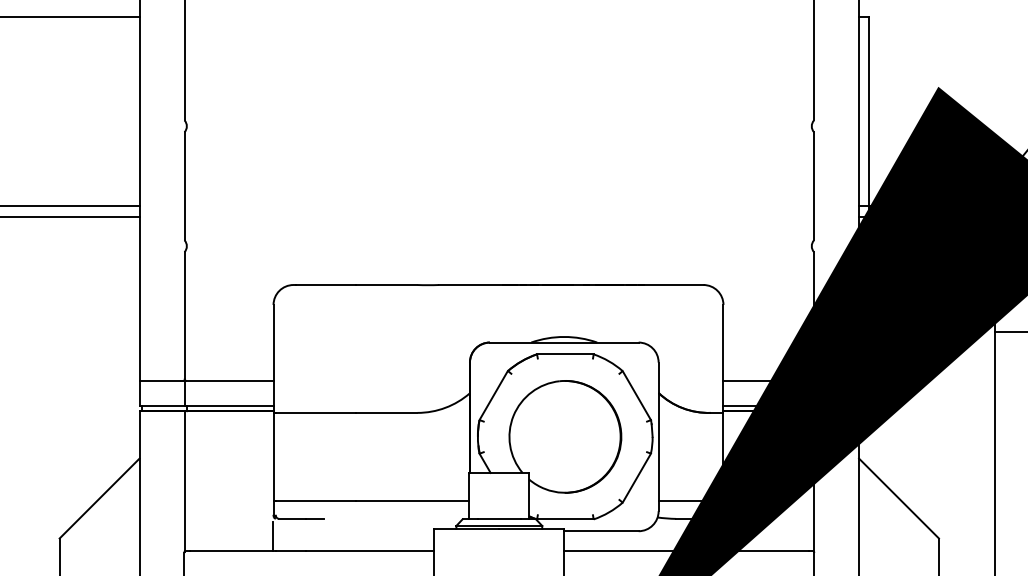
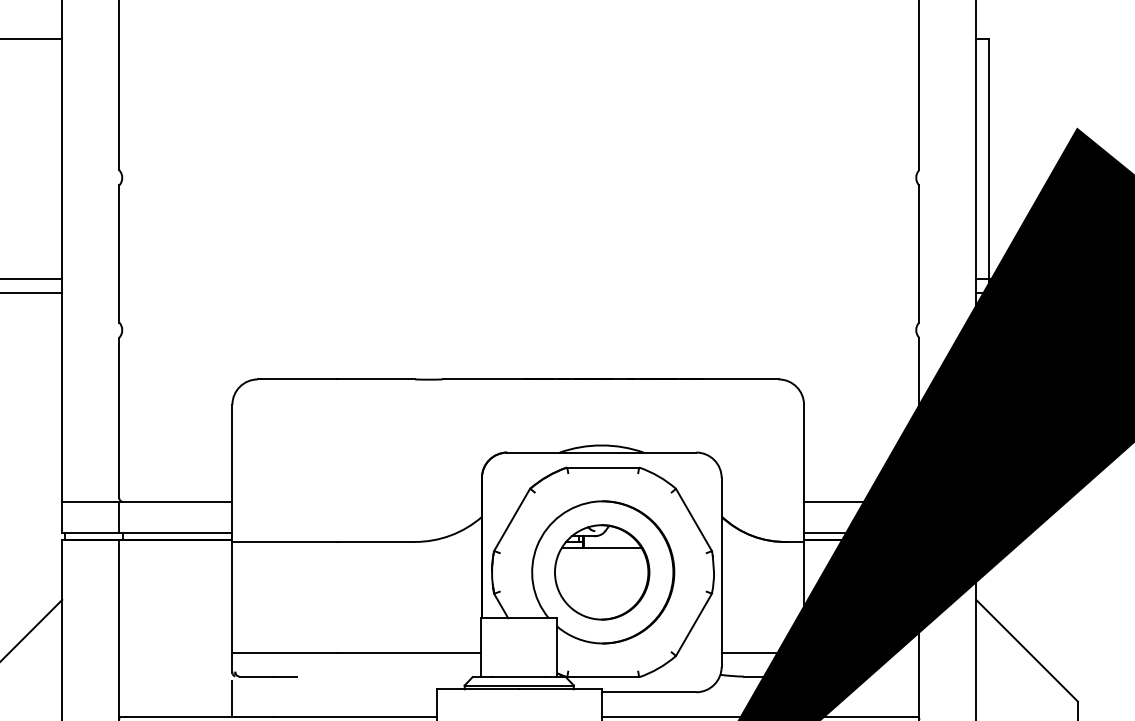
part: (564, 436) -> (602, 571), added

